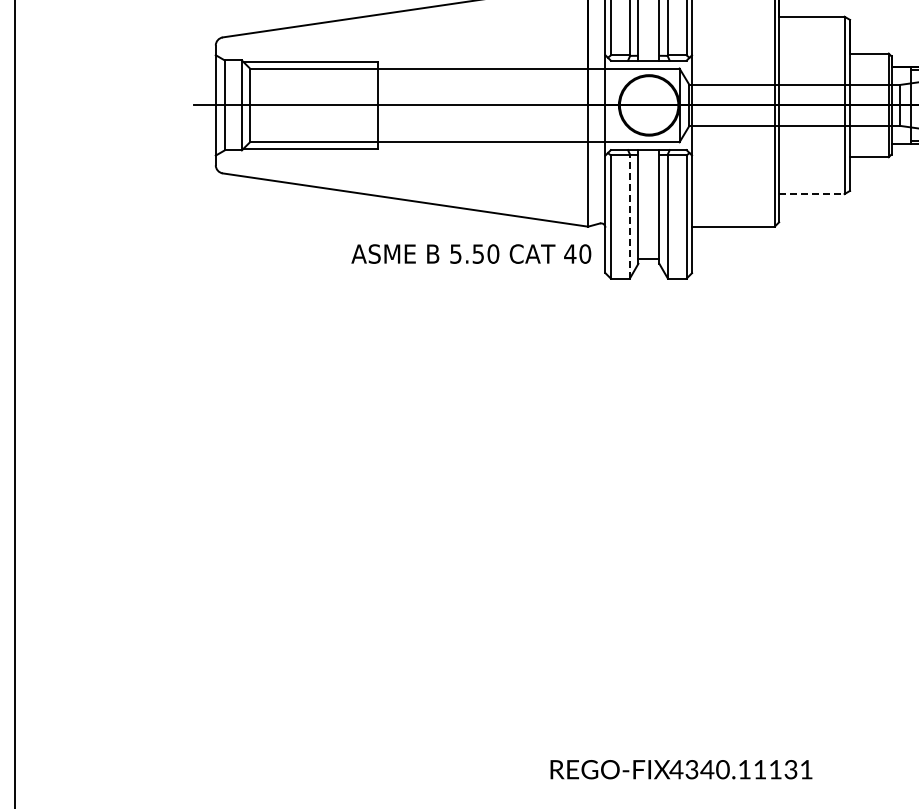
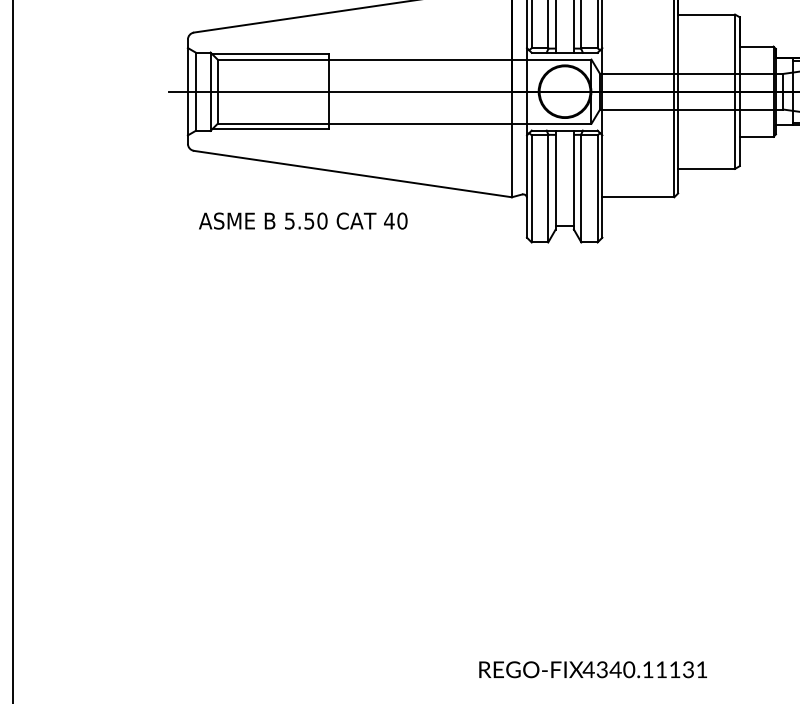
line: (811, 194) -> (706, 169), dashed -> solid
line: (629, 217) -> (547, 189), dashed -> solid
text: (471, 253) -> (303, 220), moved

